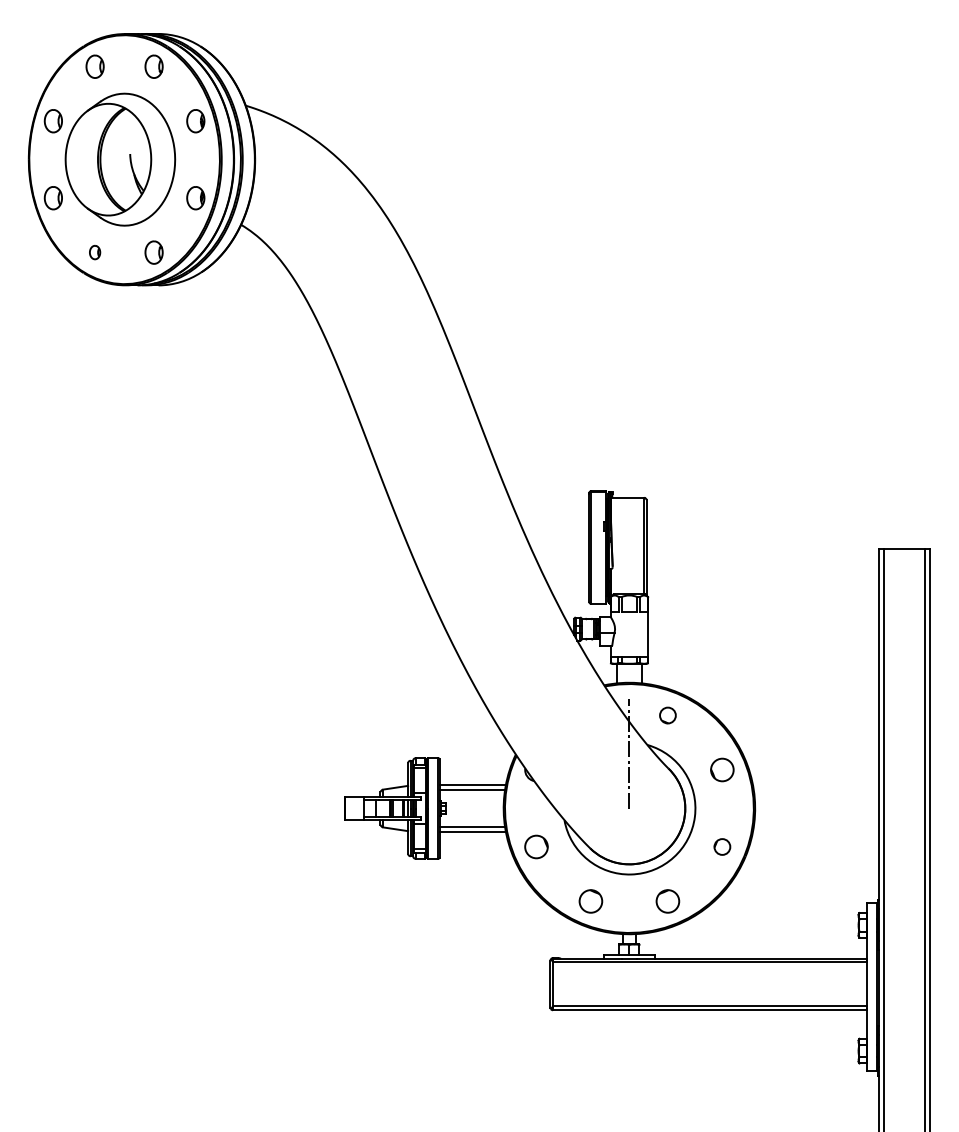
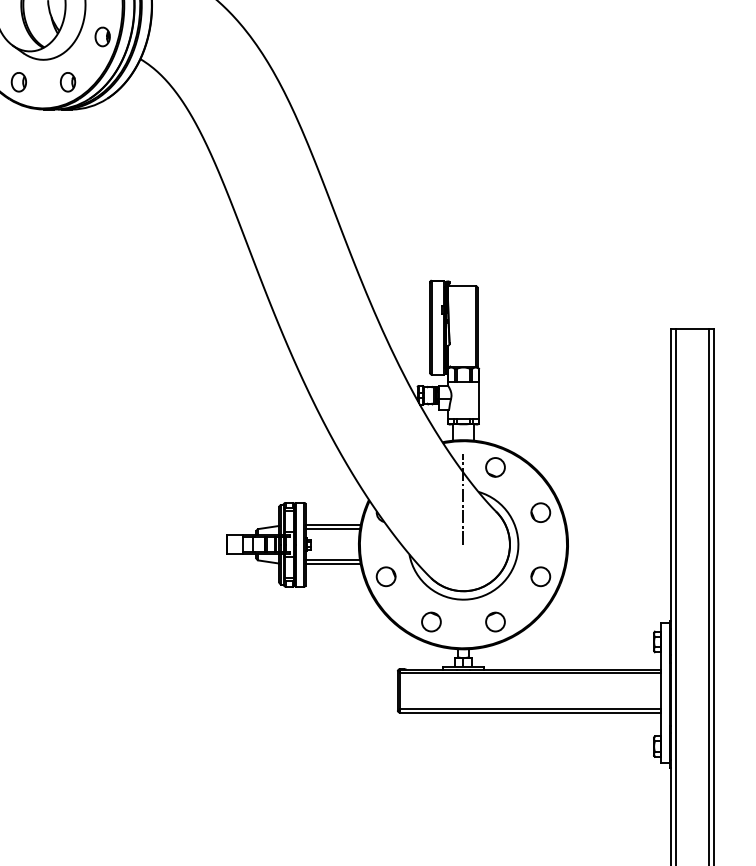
part: (94, 252) -> (18, 82), size x1.67
part: (667, 715) -> (495, 467), size x1.43
part: (722, 846) -> (540, 576), size x1.43

